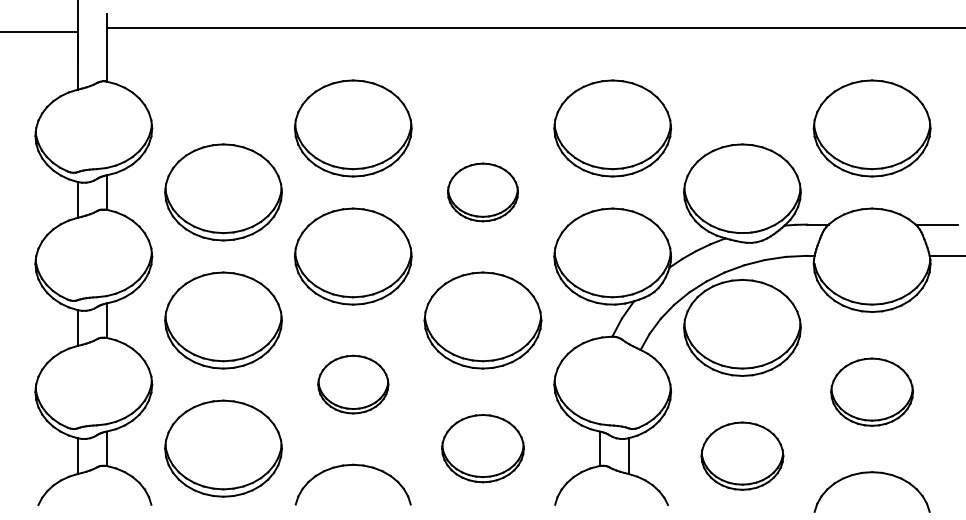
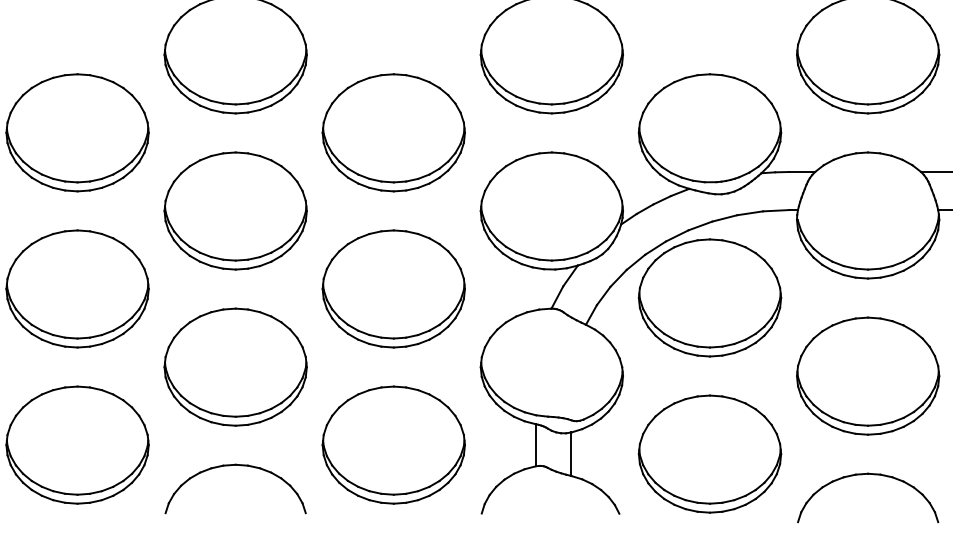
part: (482, 192) -> (393, 132), size x1.67
part: (353, 384) -> (235, 366), size x1.67
part: (871, 392) -> (867, 376), size x1.43
part: (482, 448) -> (393, 444), size x1.43
part: (742, 456) -> (710, 454), size x1.43

